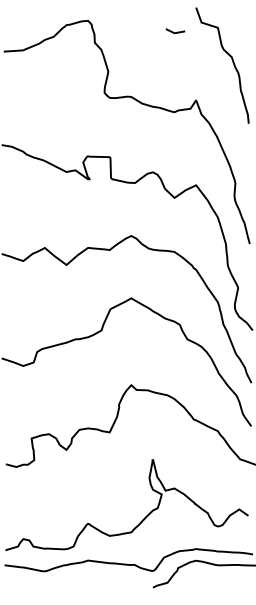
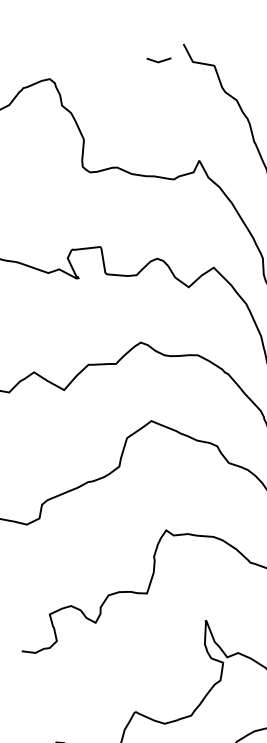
line: (175, 32) -> (159, 61), moved

